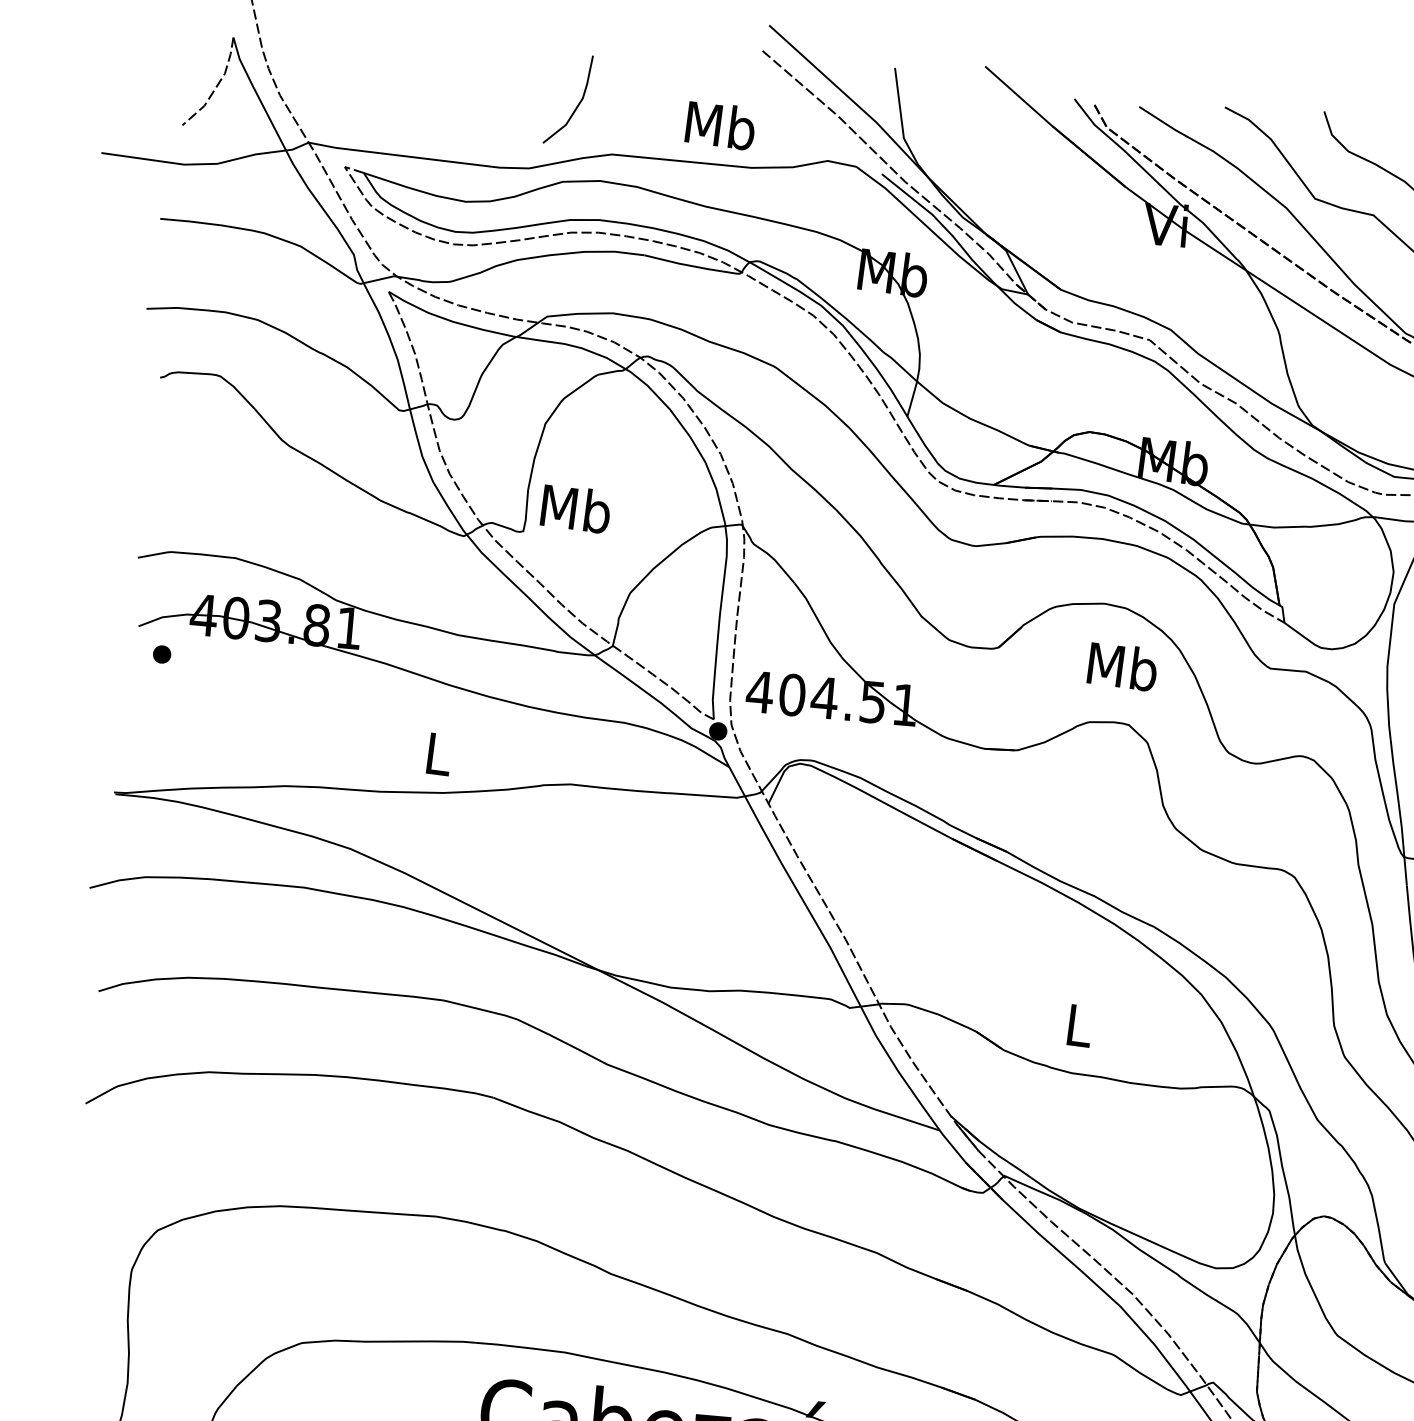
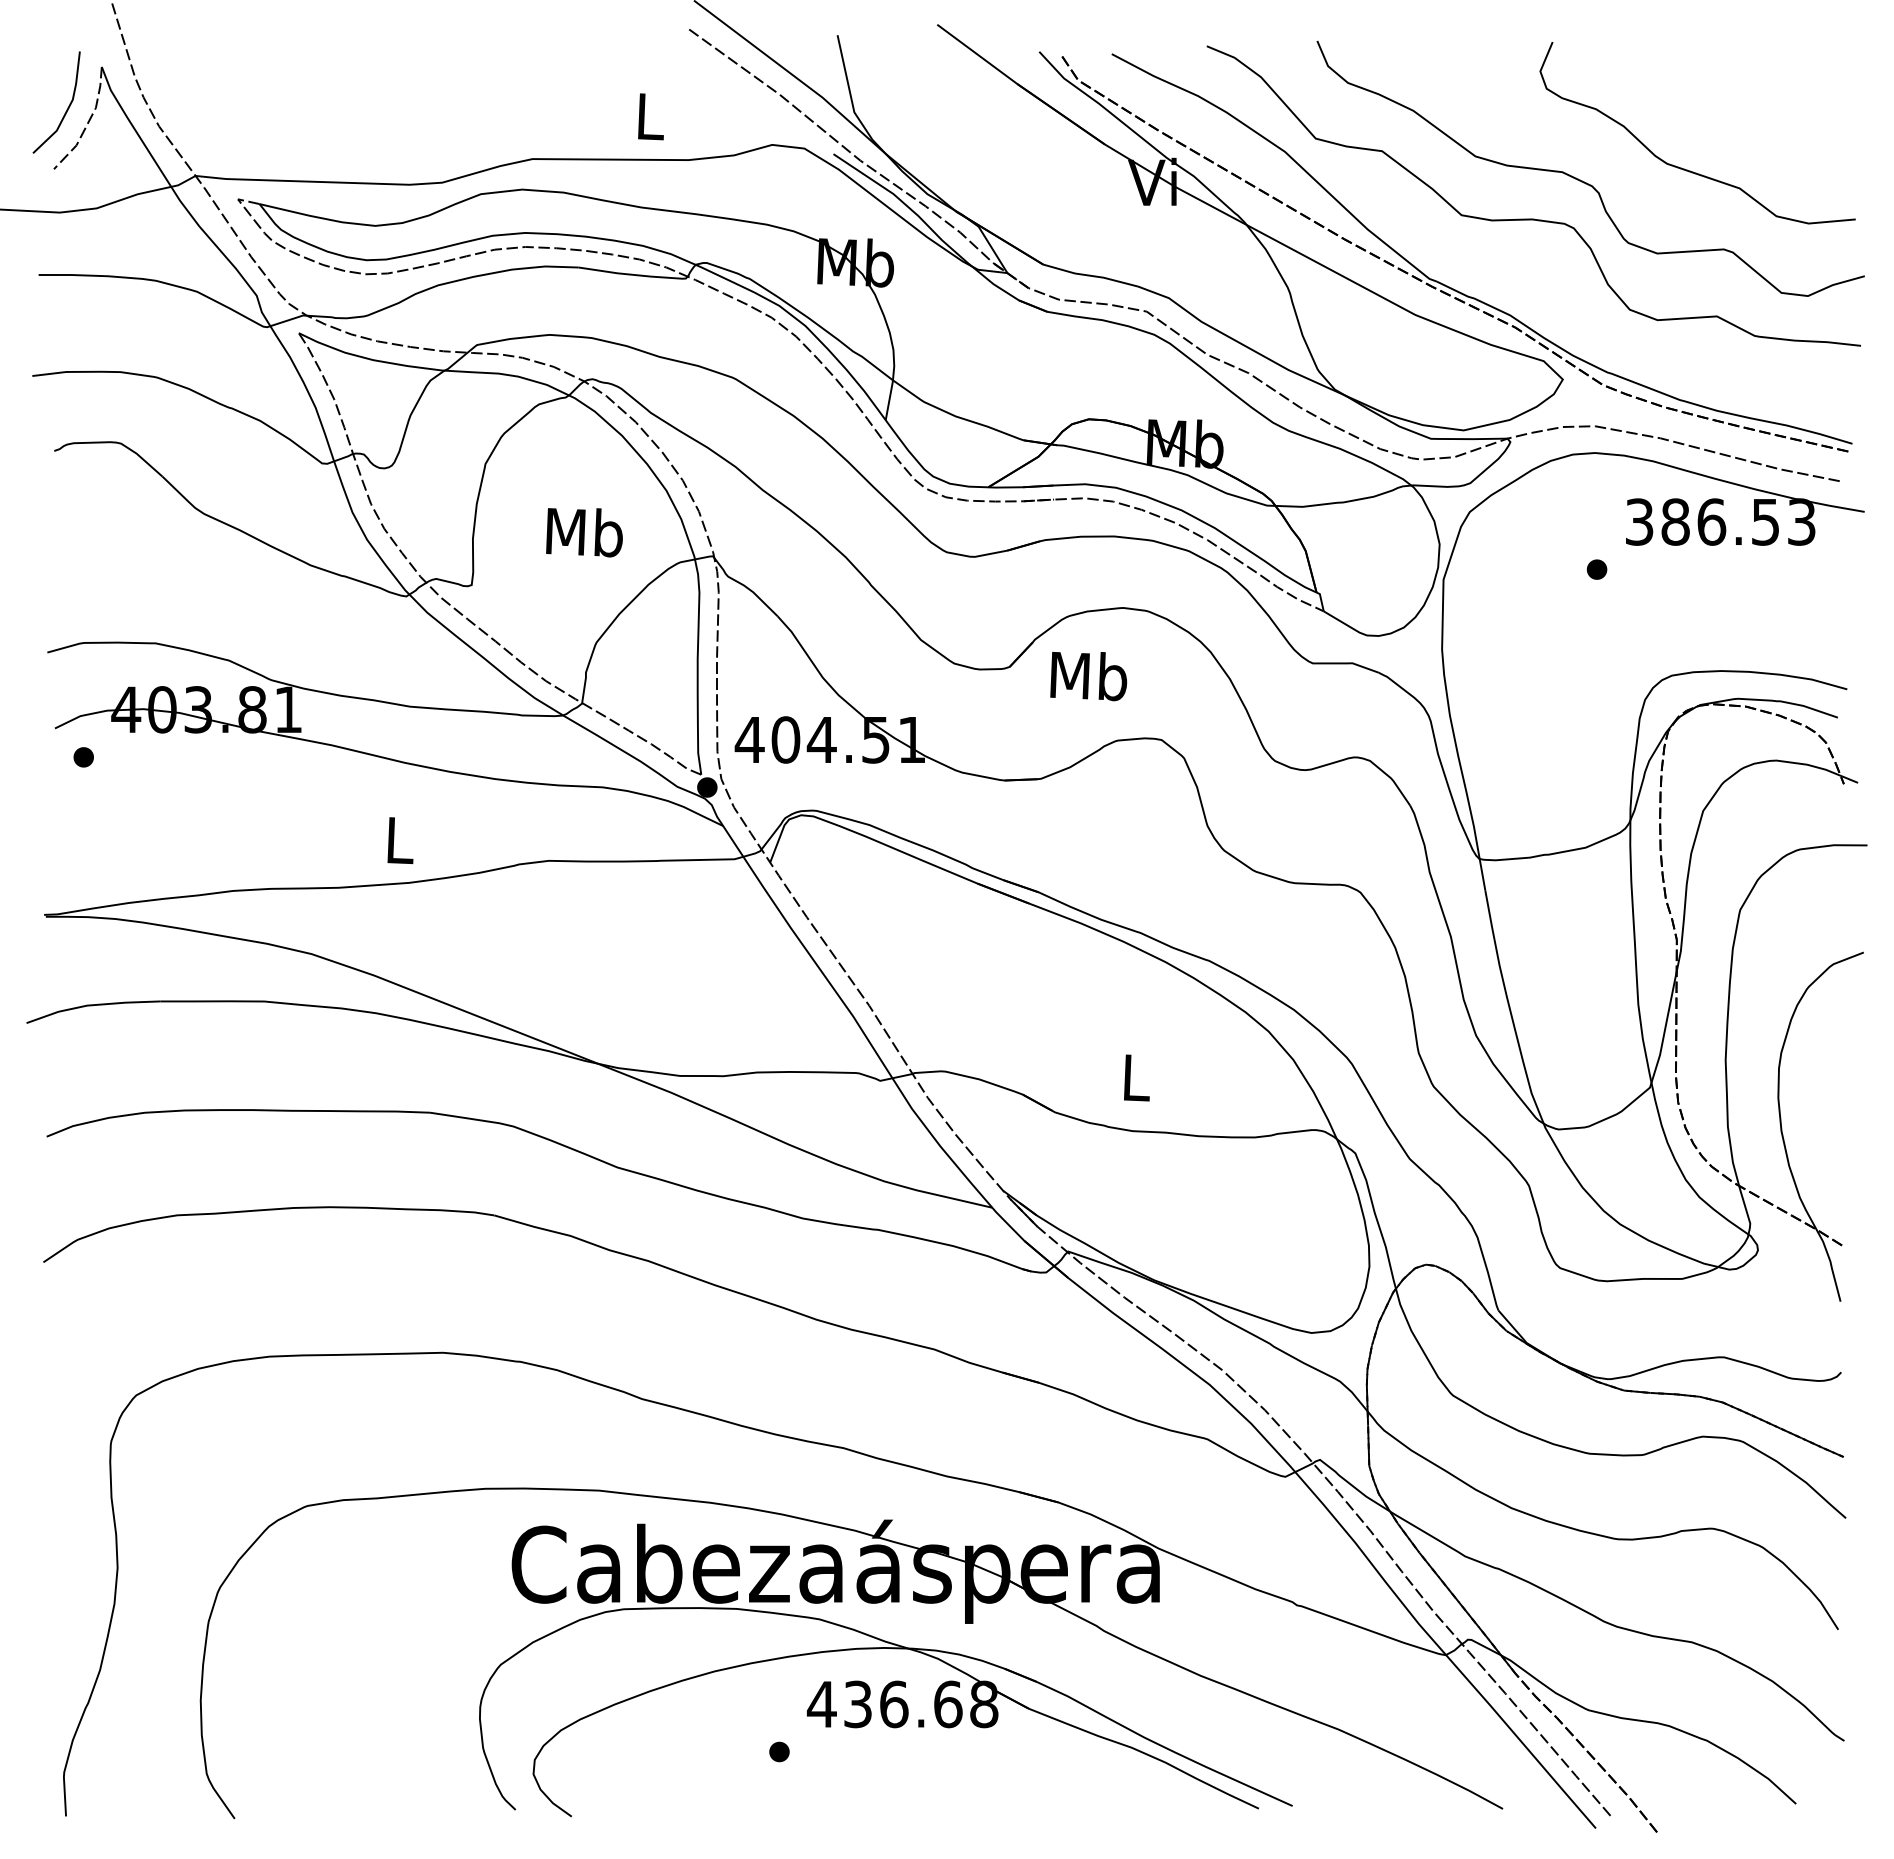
line: (577, 104) -> (67, 107), moved
text: (720, 125) -> (649, 116), Mb -> L
text: (575, 509) -> (584, 532), moved
text: (1122, 667) -> (1088, 676), moved

